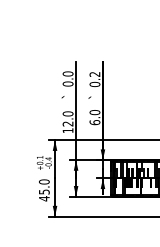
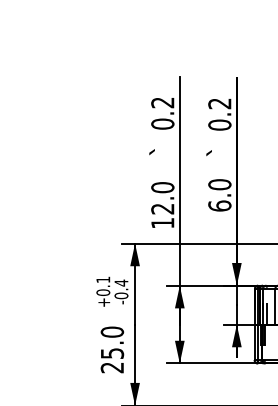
text: (67, 73) -> (161, 101), 0.0 -> 0.2
text: (43, 198) -> (110, 367), 45.0 -> 25.0

